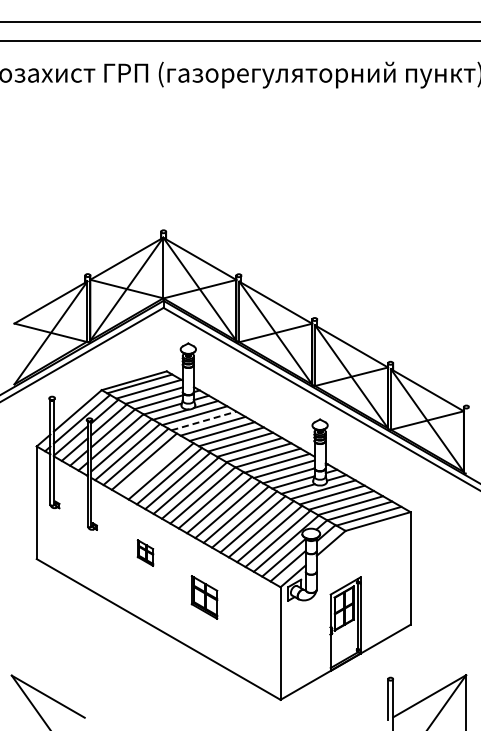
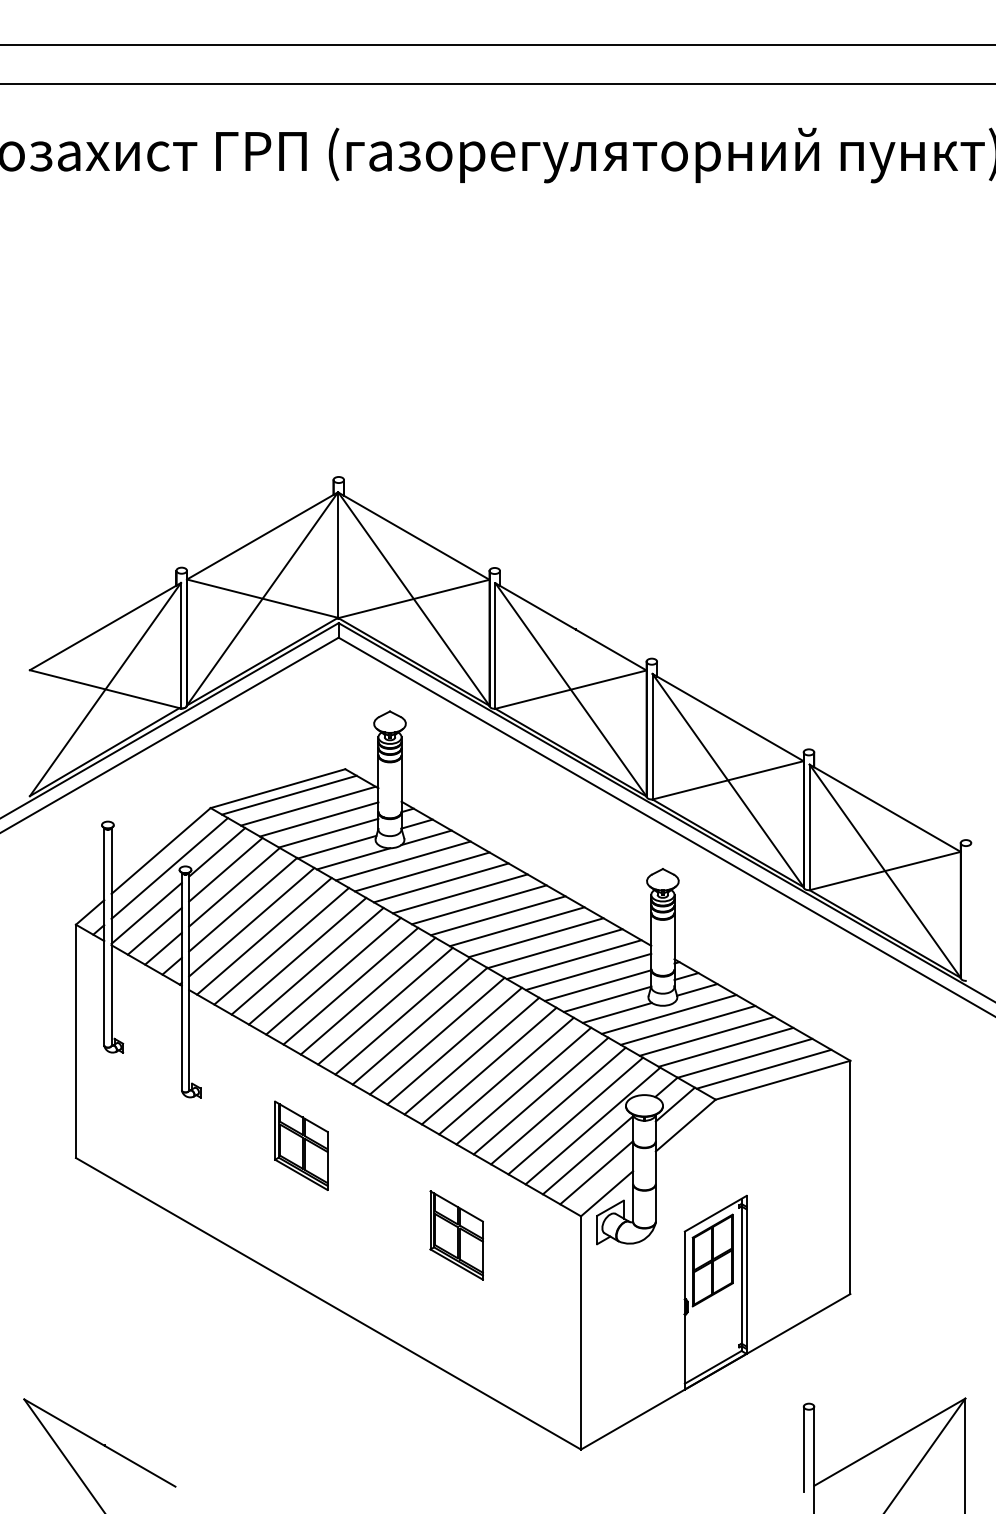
line: (203, 420) -> (421, 870), dashed -> solid
line: (152, 466) -> (315, 966), added
part: (145, 552) -> (301, 1144), size x1.67
part: (204, 597) -> (456, 1235), moved

